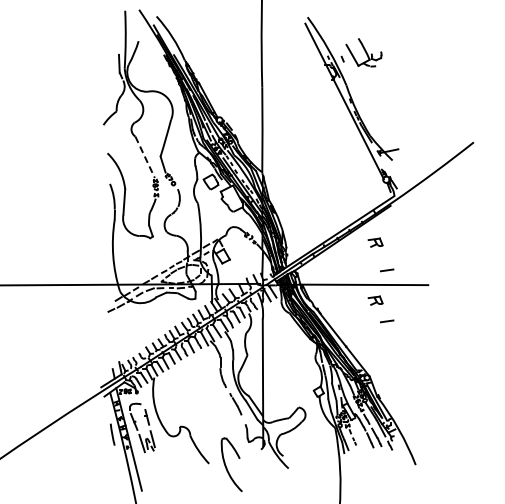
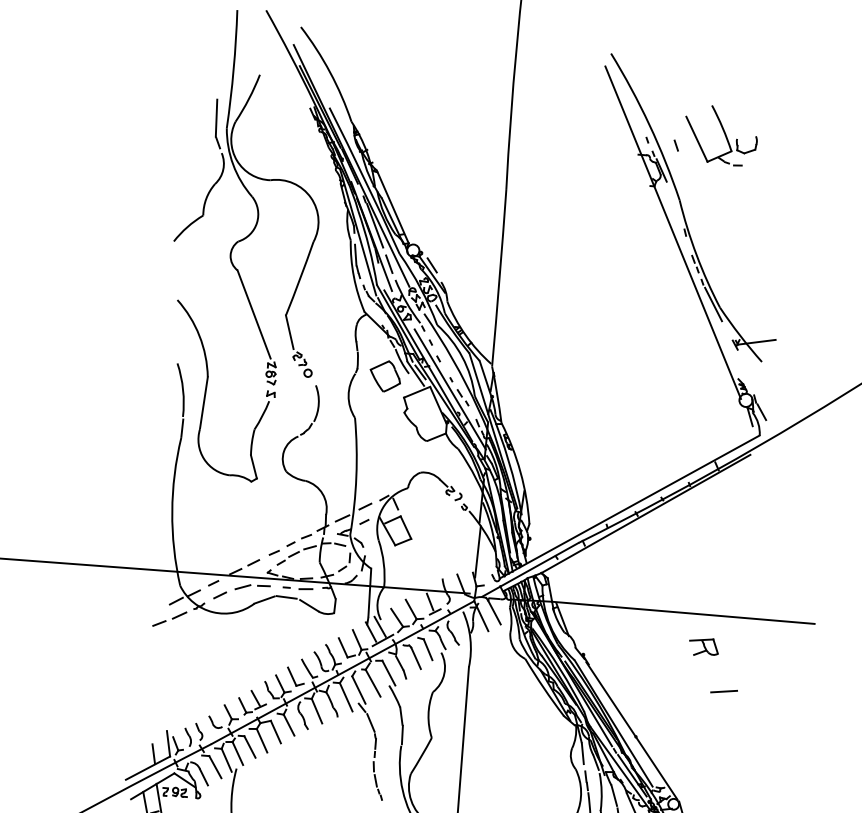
line: (145, 157) -> (254, 314), dashed -> solid
part: (375, 242) -> (713, 527), removed
line: (387, 270) -> (733, 587), removed

